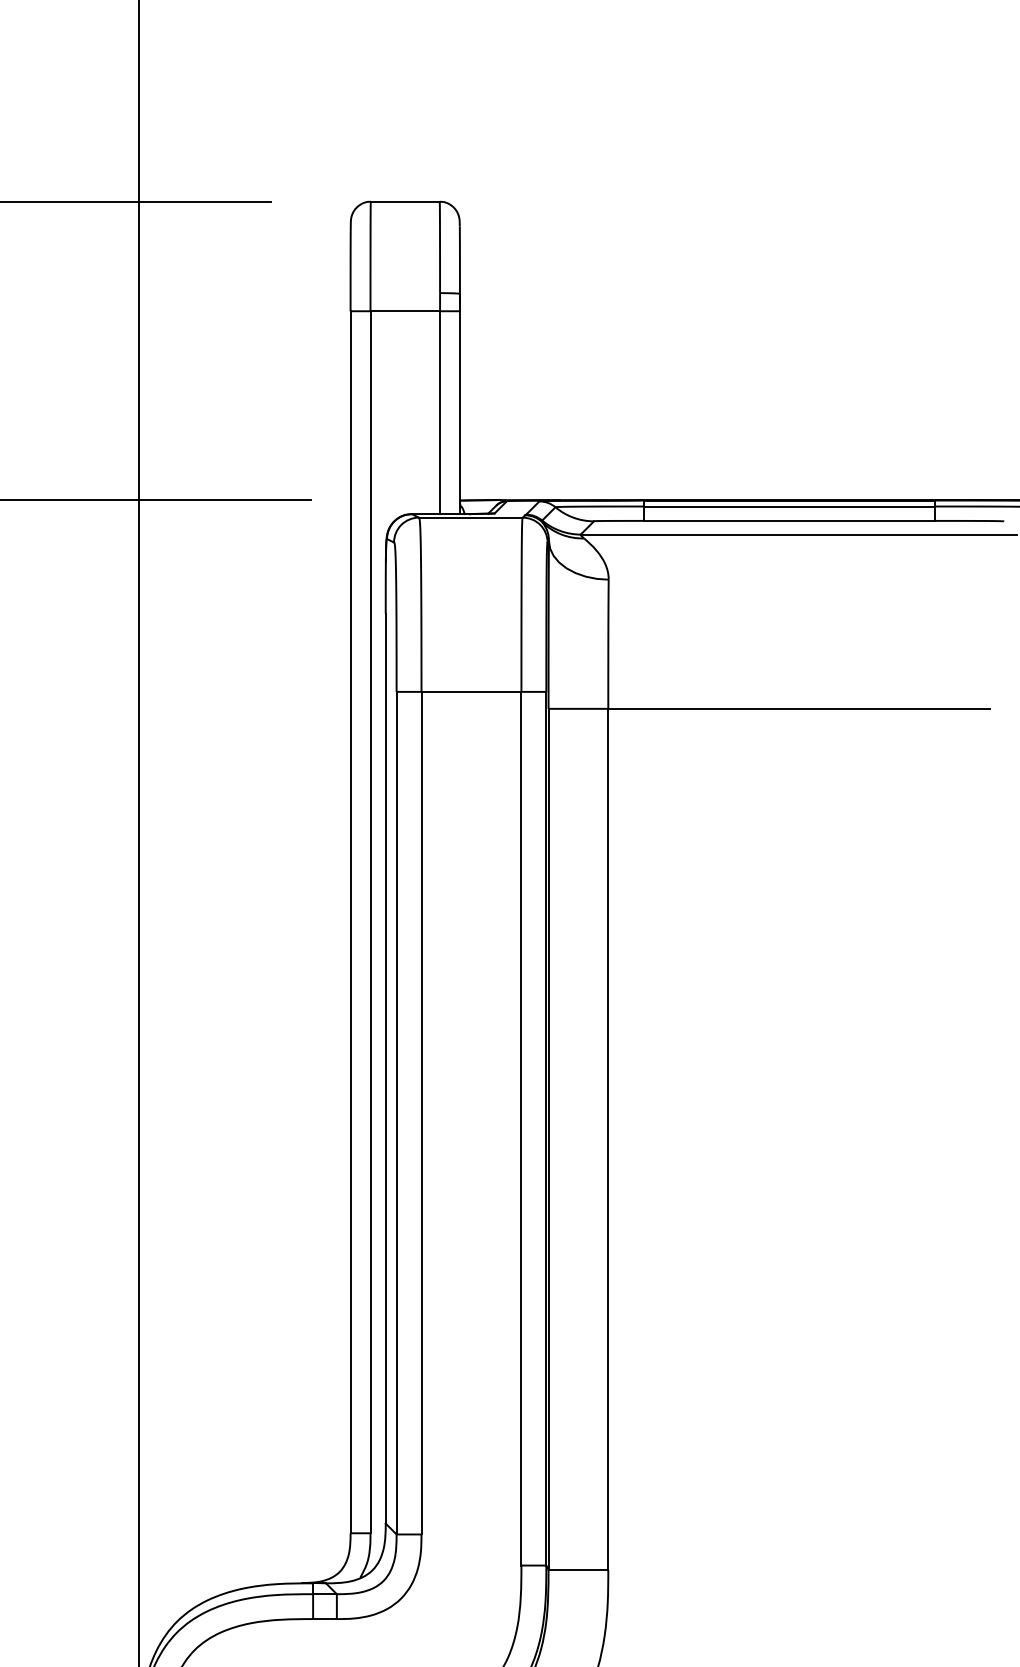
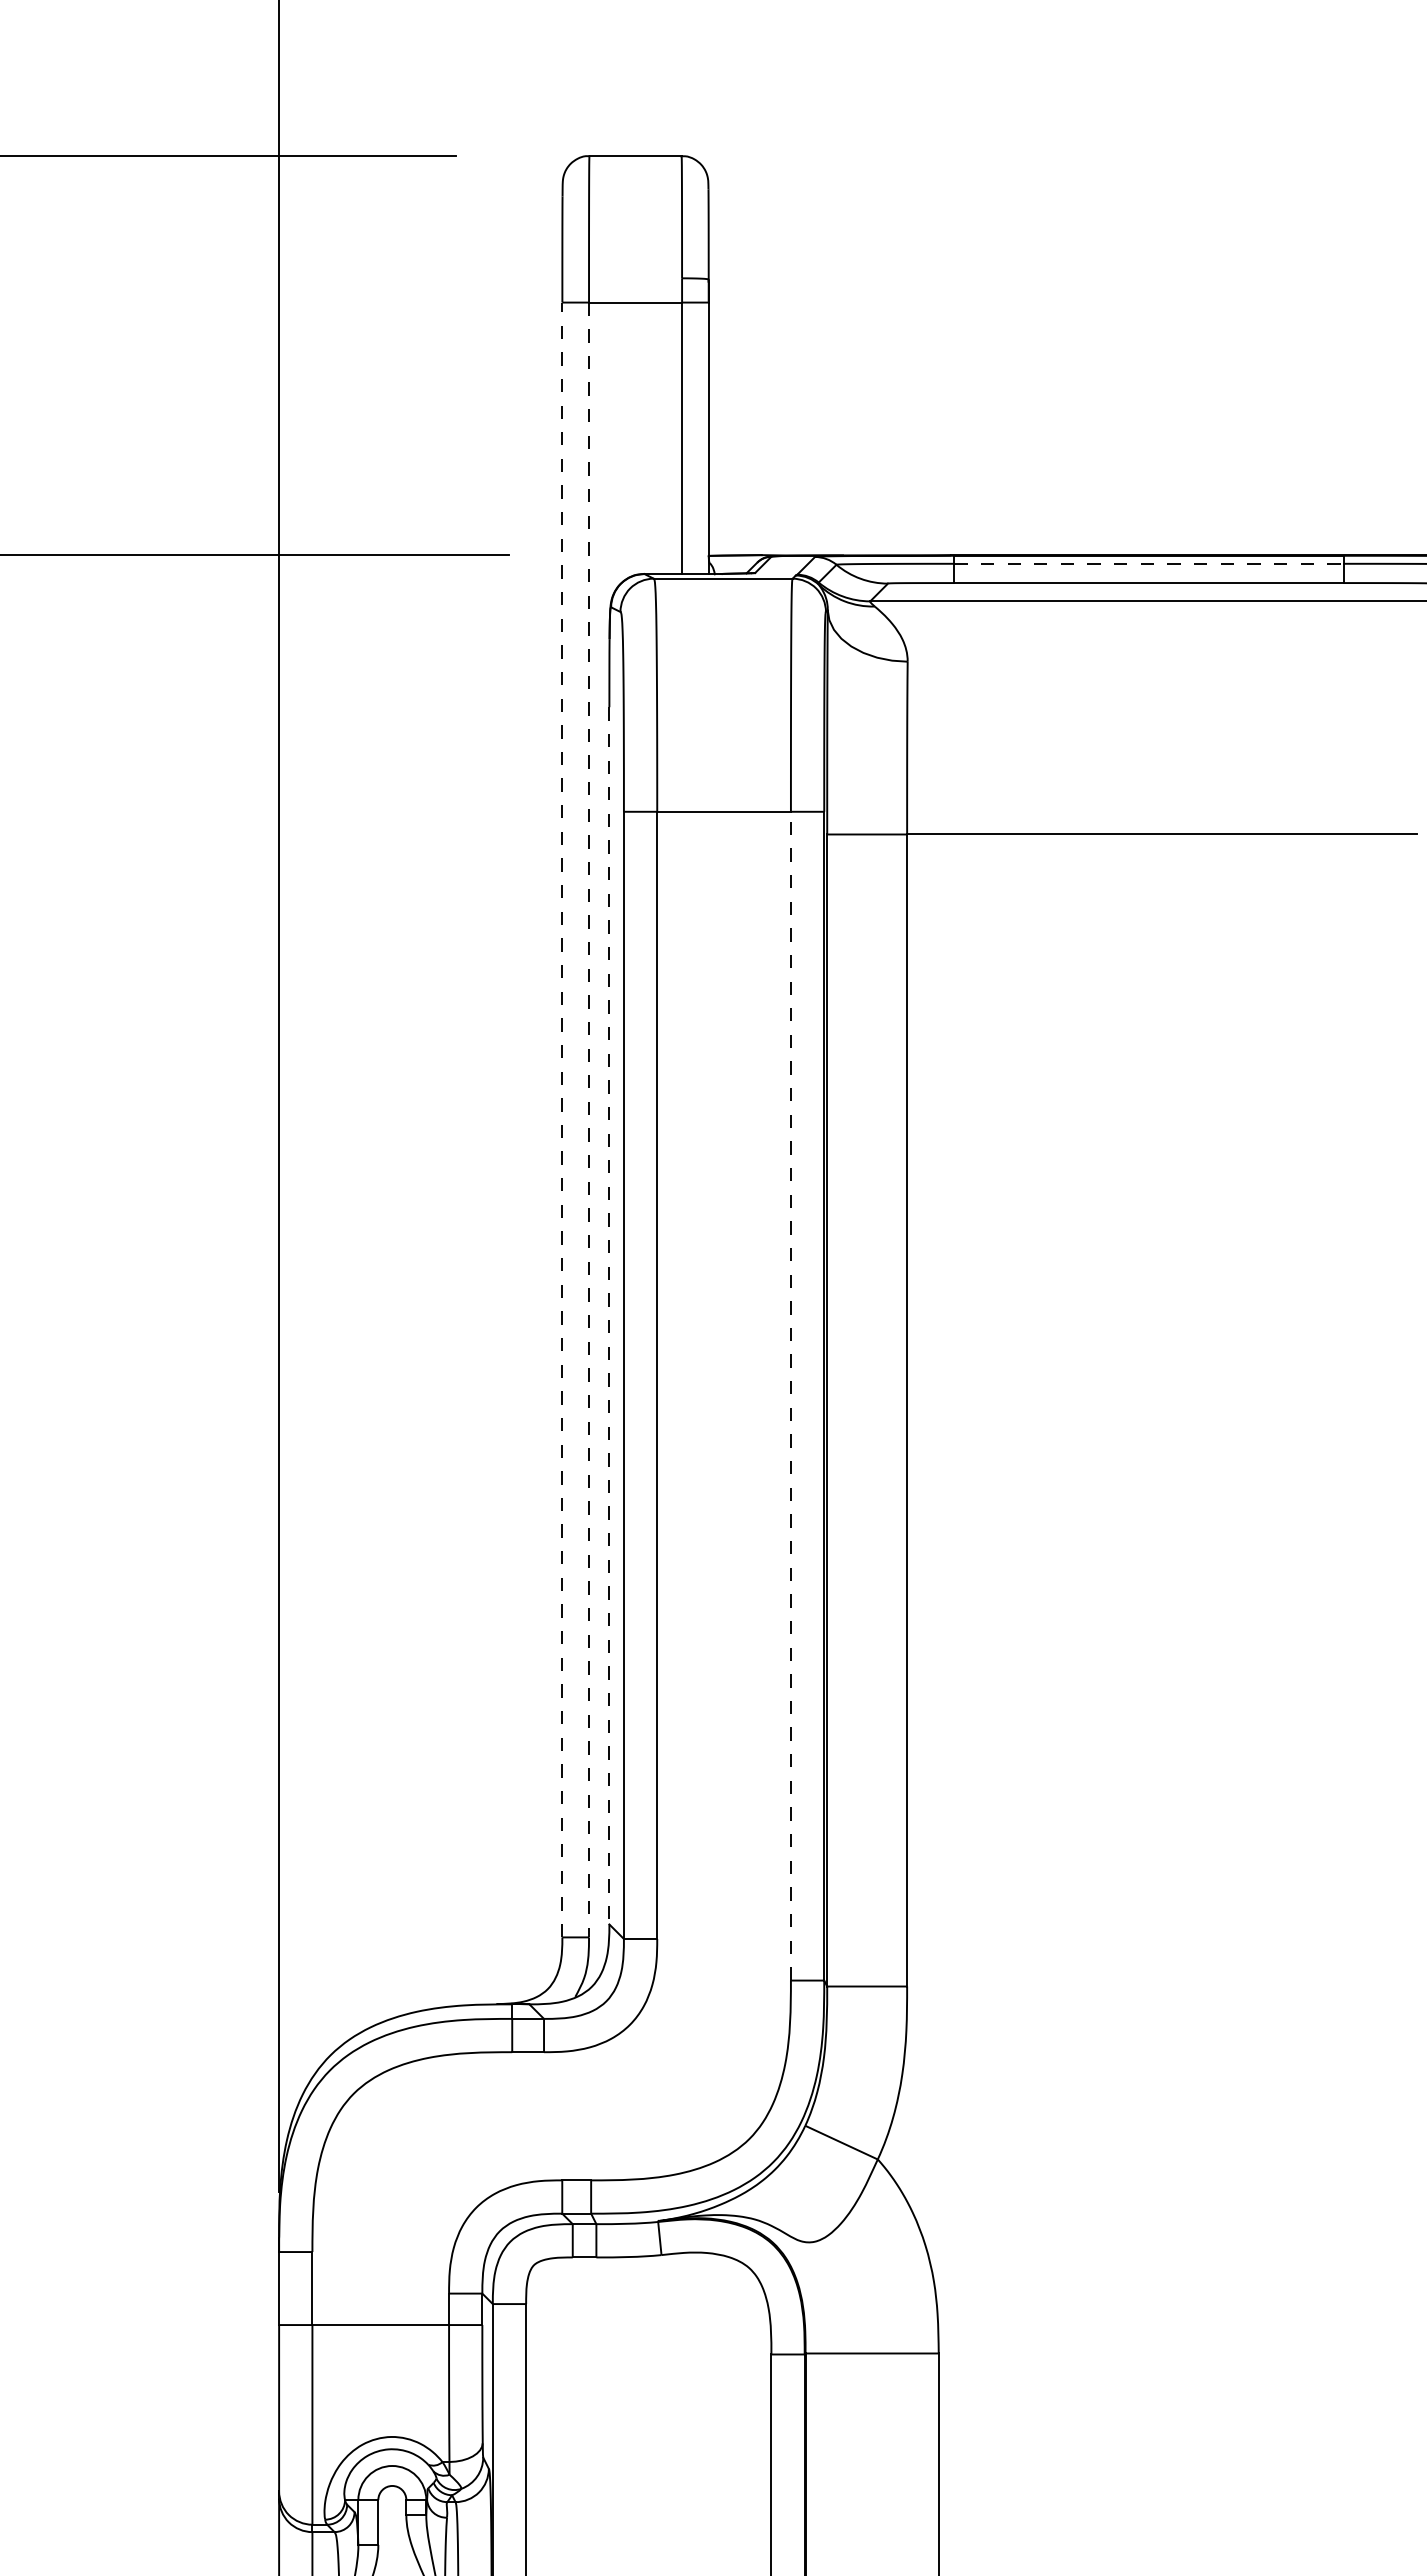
line: (788, 506) -> (1148, 563), solid -> dashed
line: (350, 921) -> (562, 1119), solid -> dashed
line: (370, 922) -> (589, 1120), solid -> dashed
line: (385, 1068) -> (609, 1315), solid -> dashed
line: (521, 1128) -> (790, 1395), solid -> dashed

